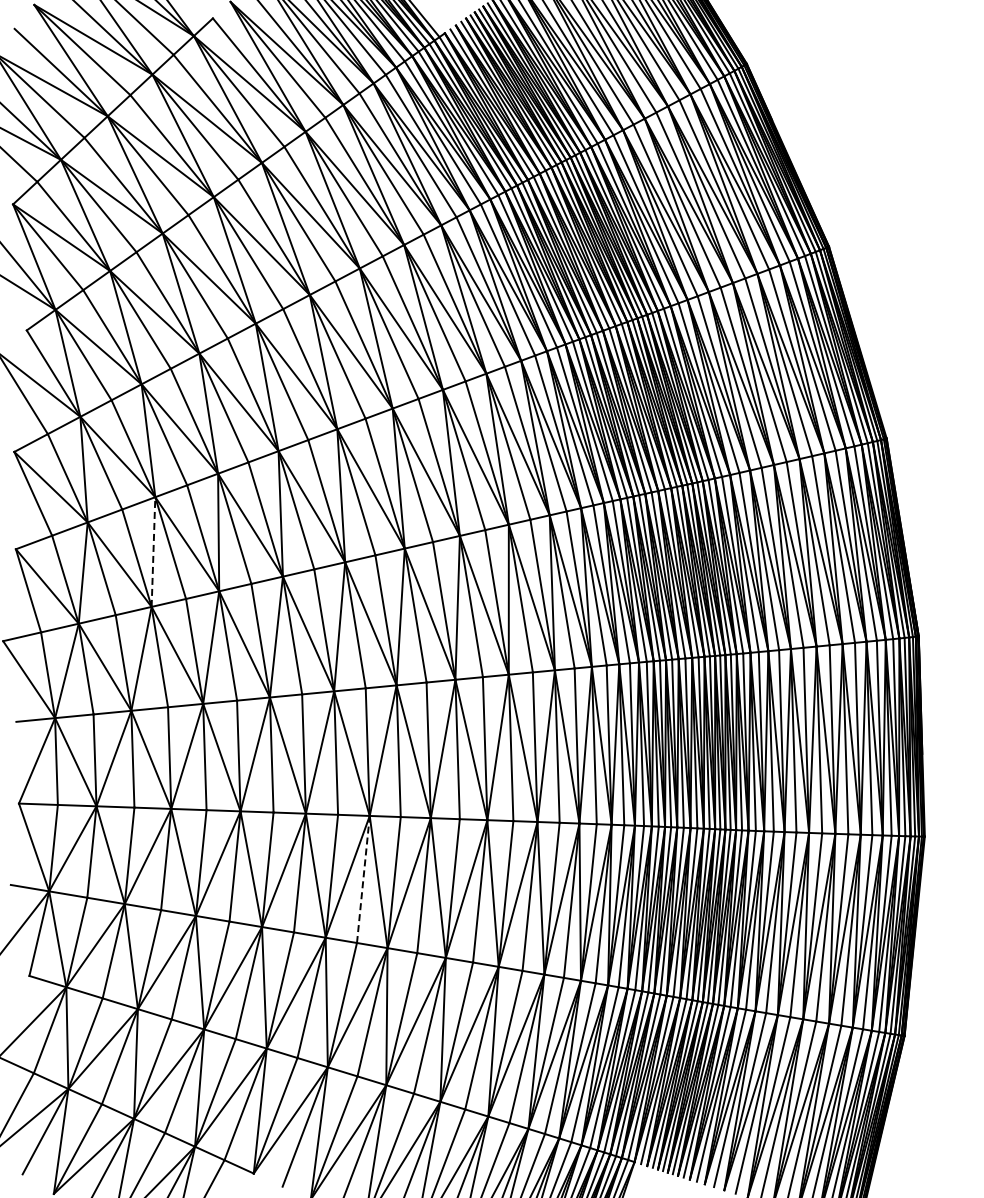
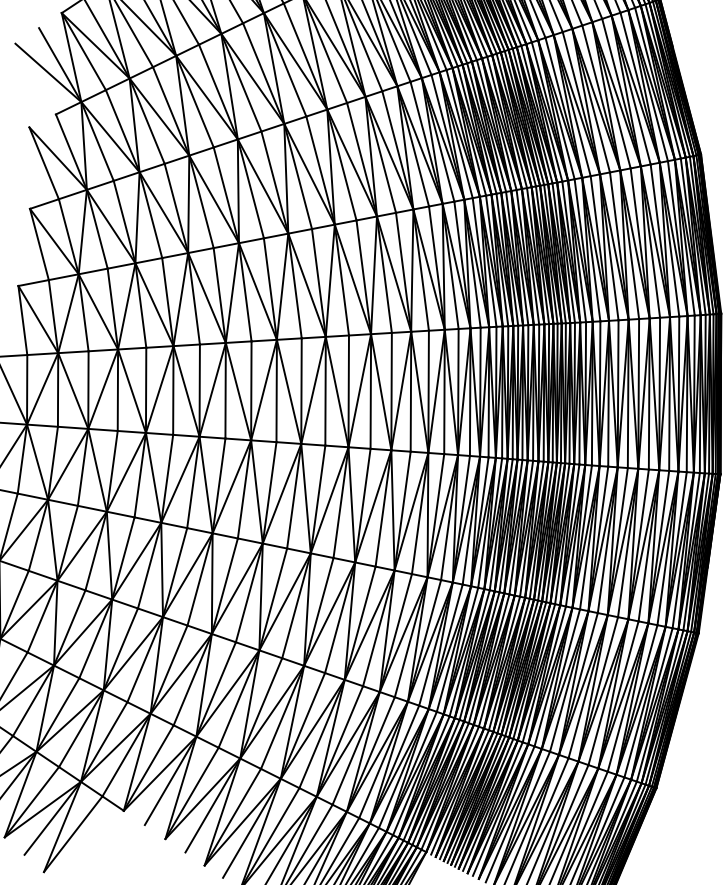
line: (153, 552) -> (126, 306), dashed -> solid
line: (363, 879) -> (249, 592), dashed -> solid

